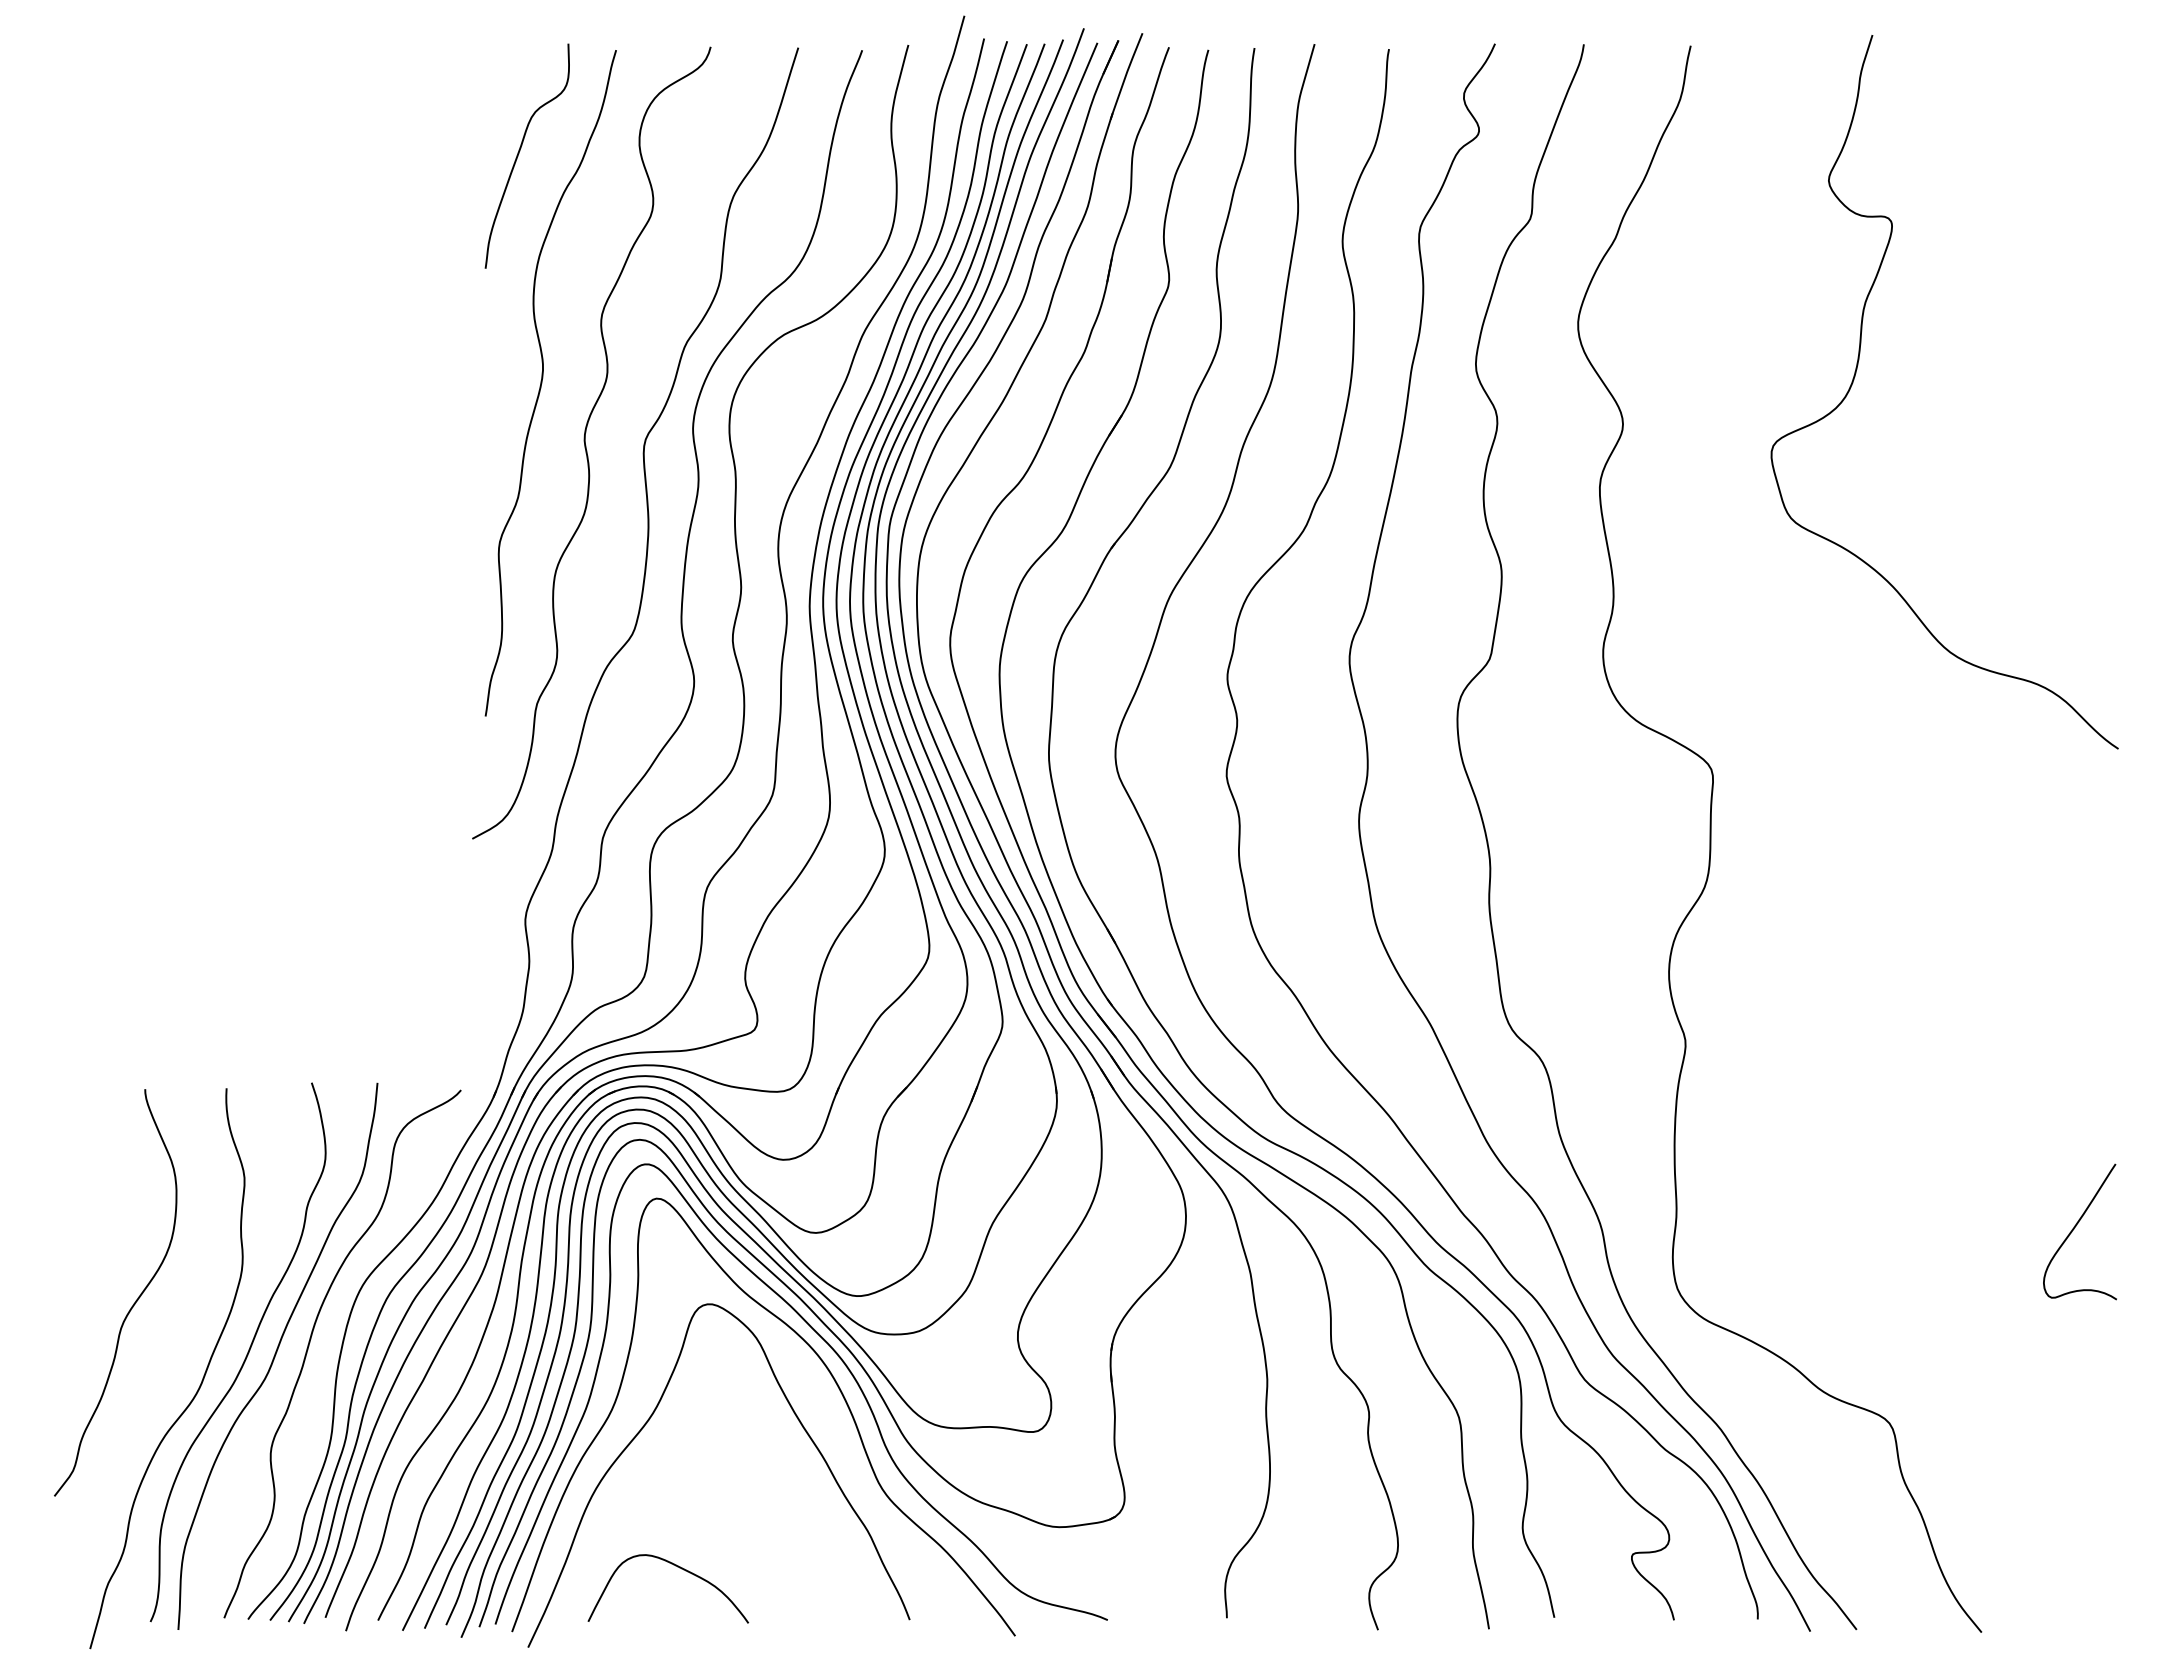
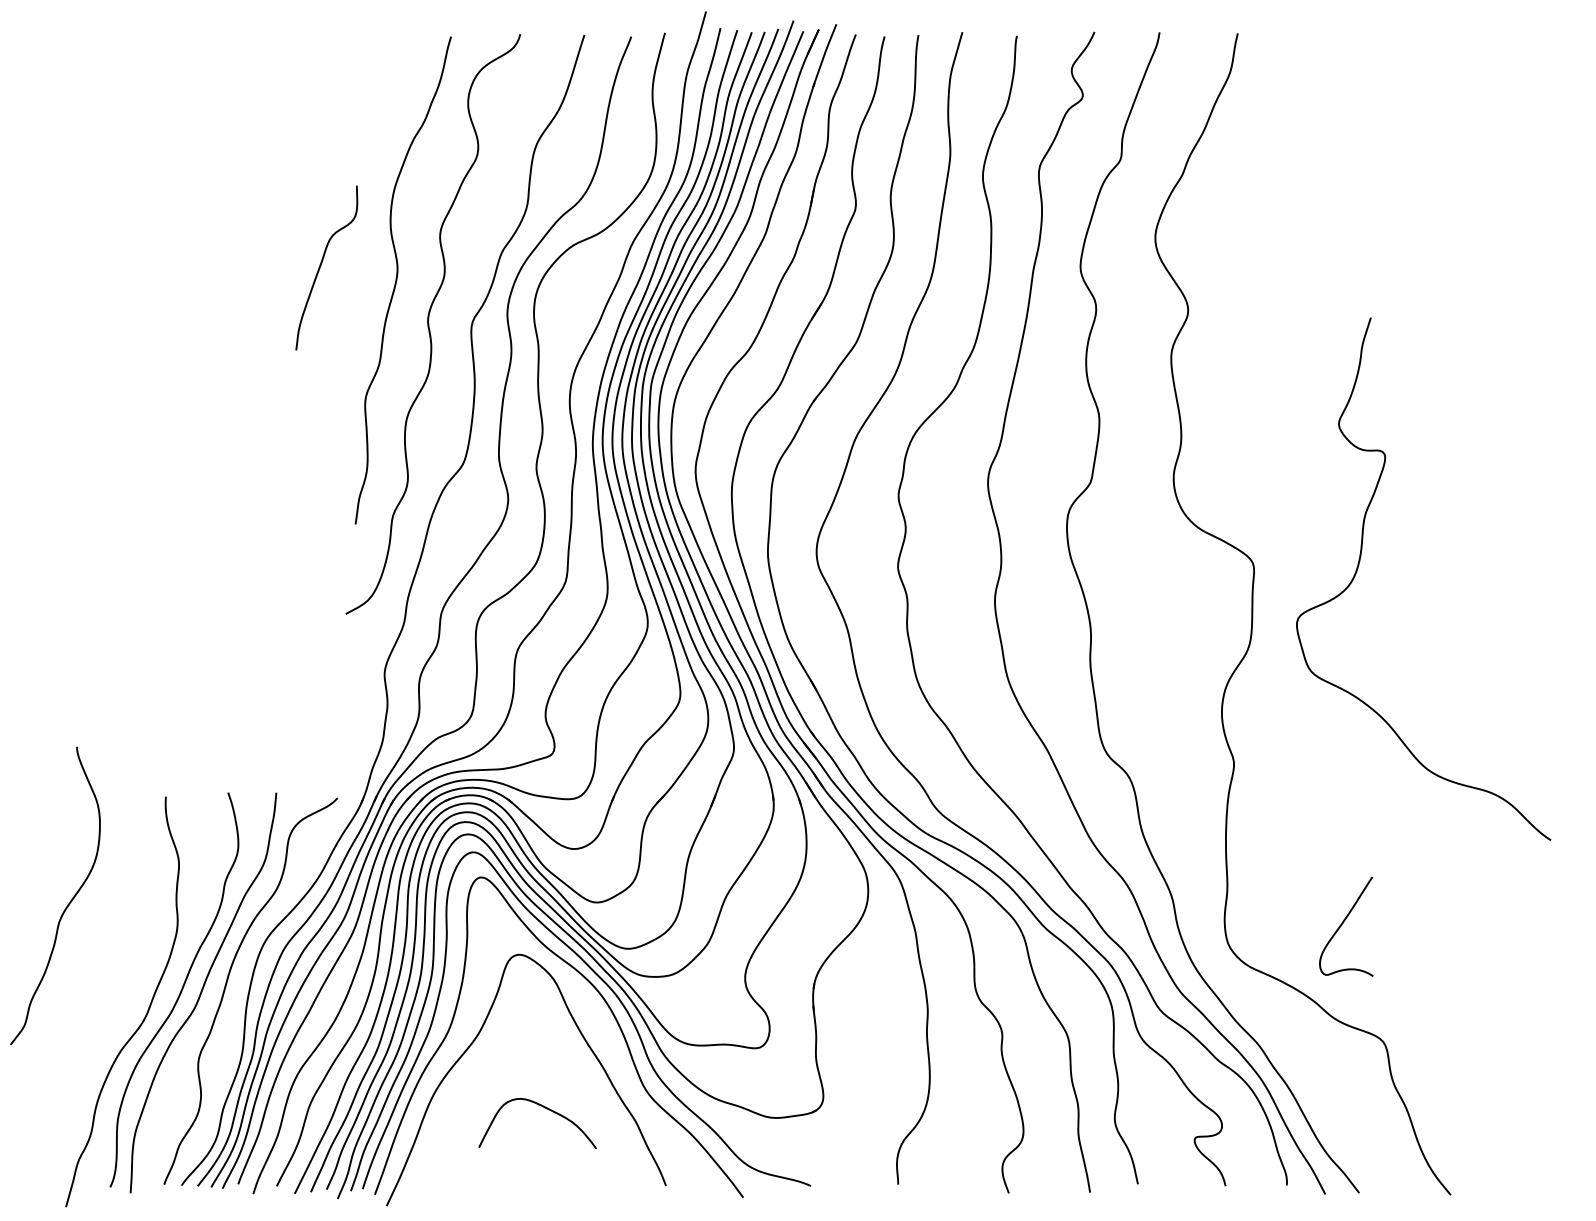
curve: (520, 151) -> (321, 264), moved
curve: (1857, 369) -> (1359, 562), moved
curve: (2074, 1229) -> (1342, 924), moved
curve: (133, 1303) -> (68, 903), moved
curve: (679, 1568) -> (545, 1108), moved

